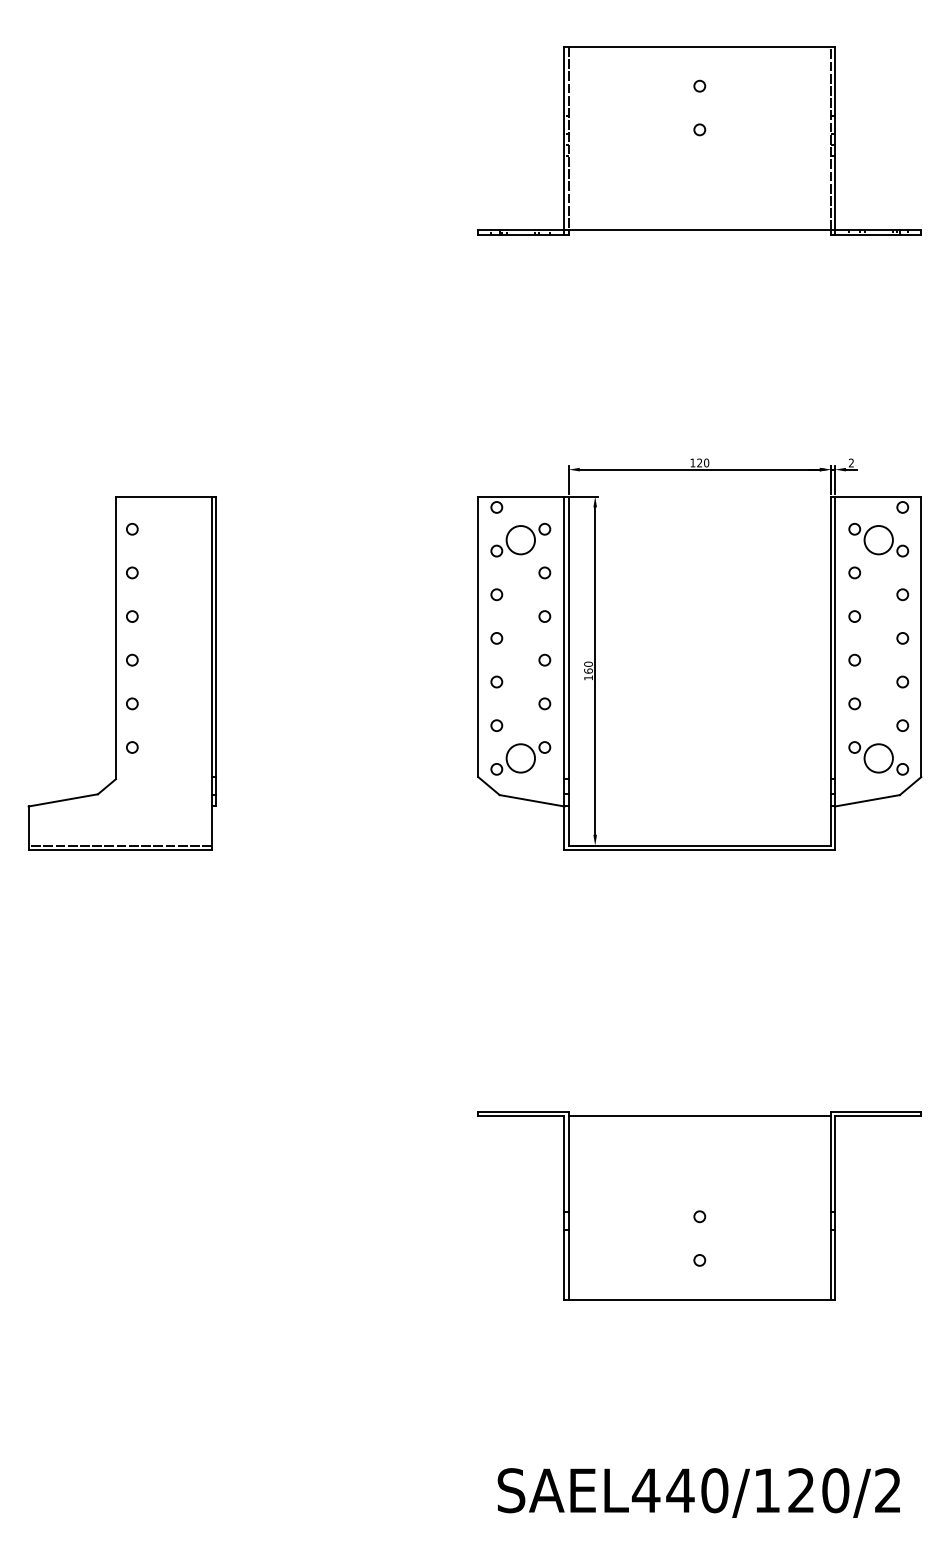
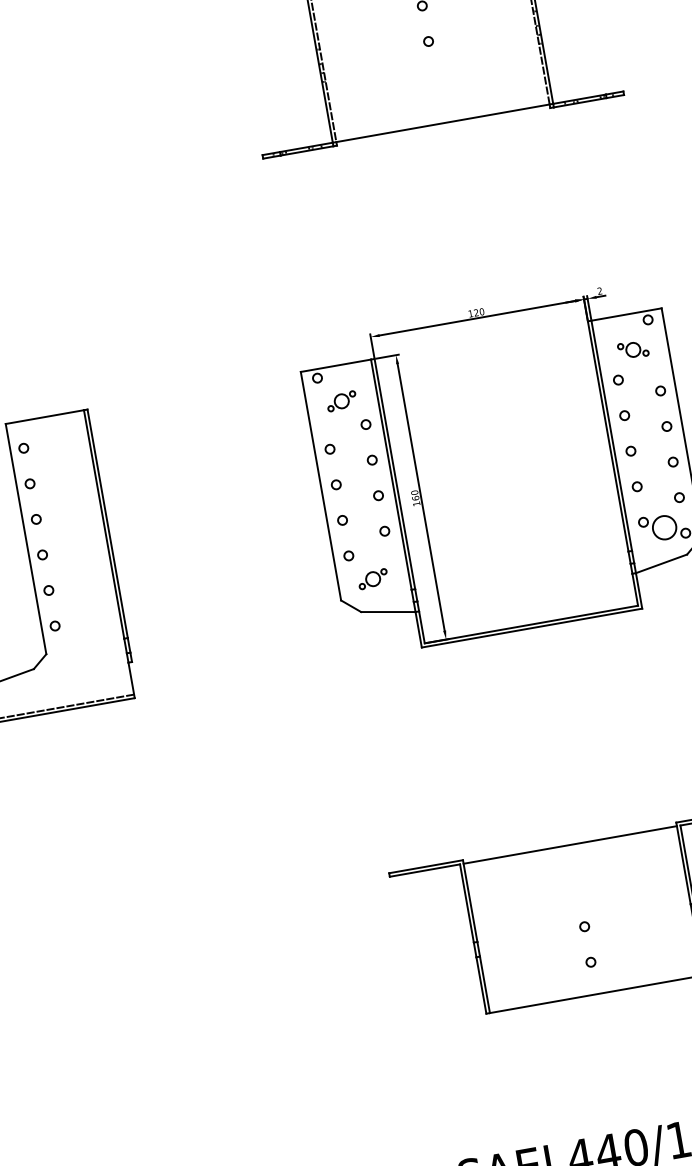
part: (520, 539) -> (341, 400), size x0.6
part: (878, 539) -> (632, 349), size x0.6
part: (520, 758) -> (372, 579), size x0.6

